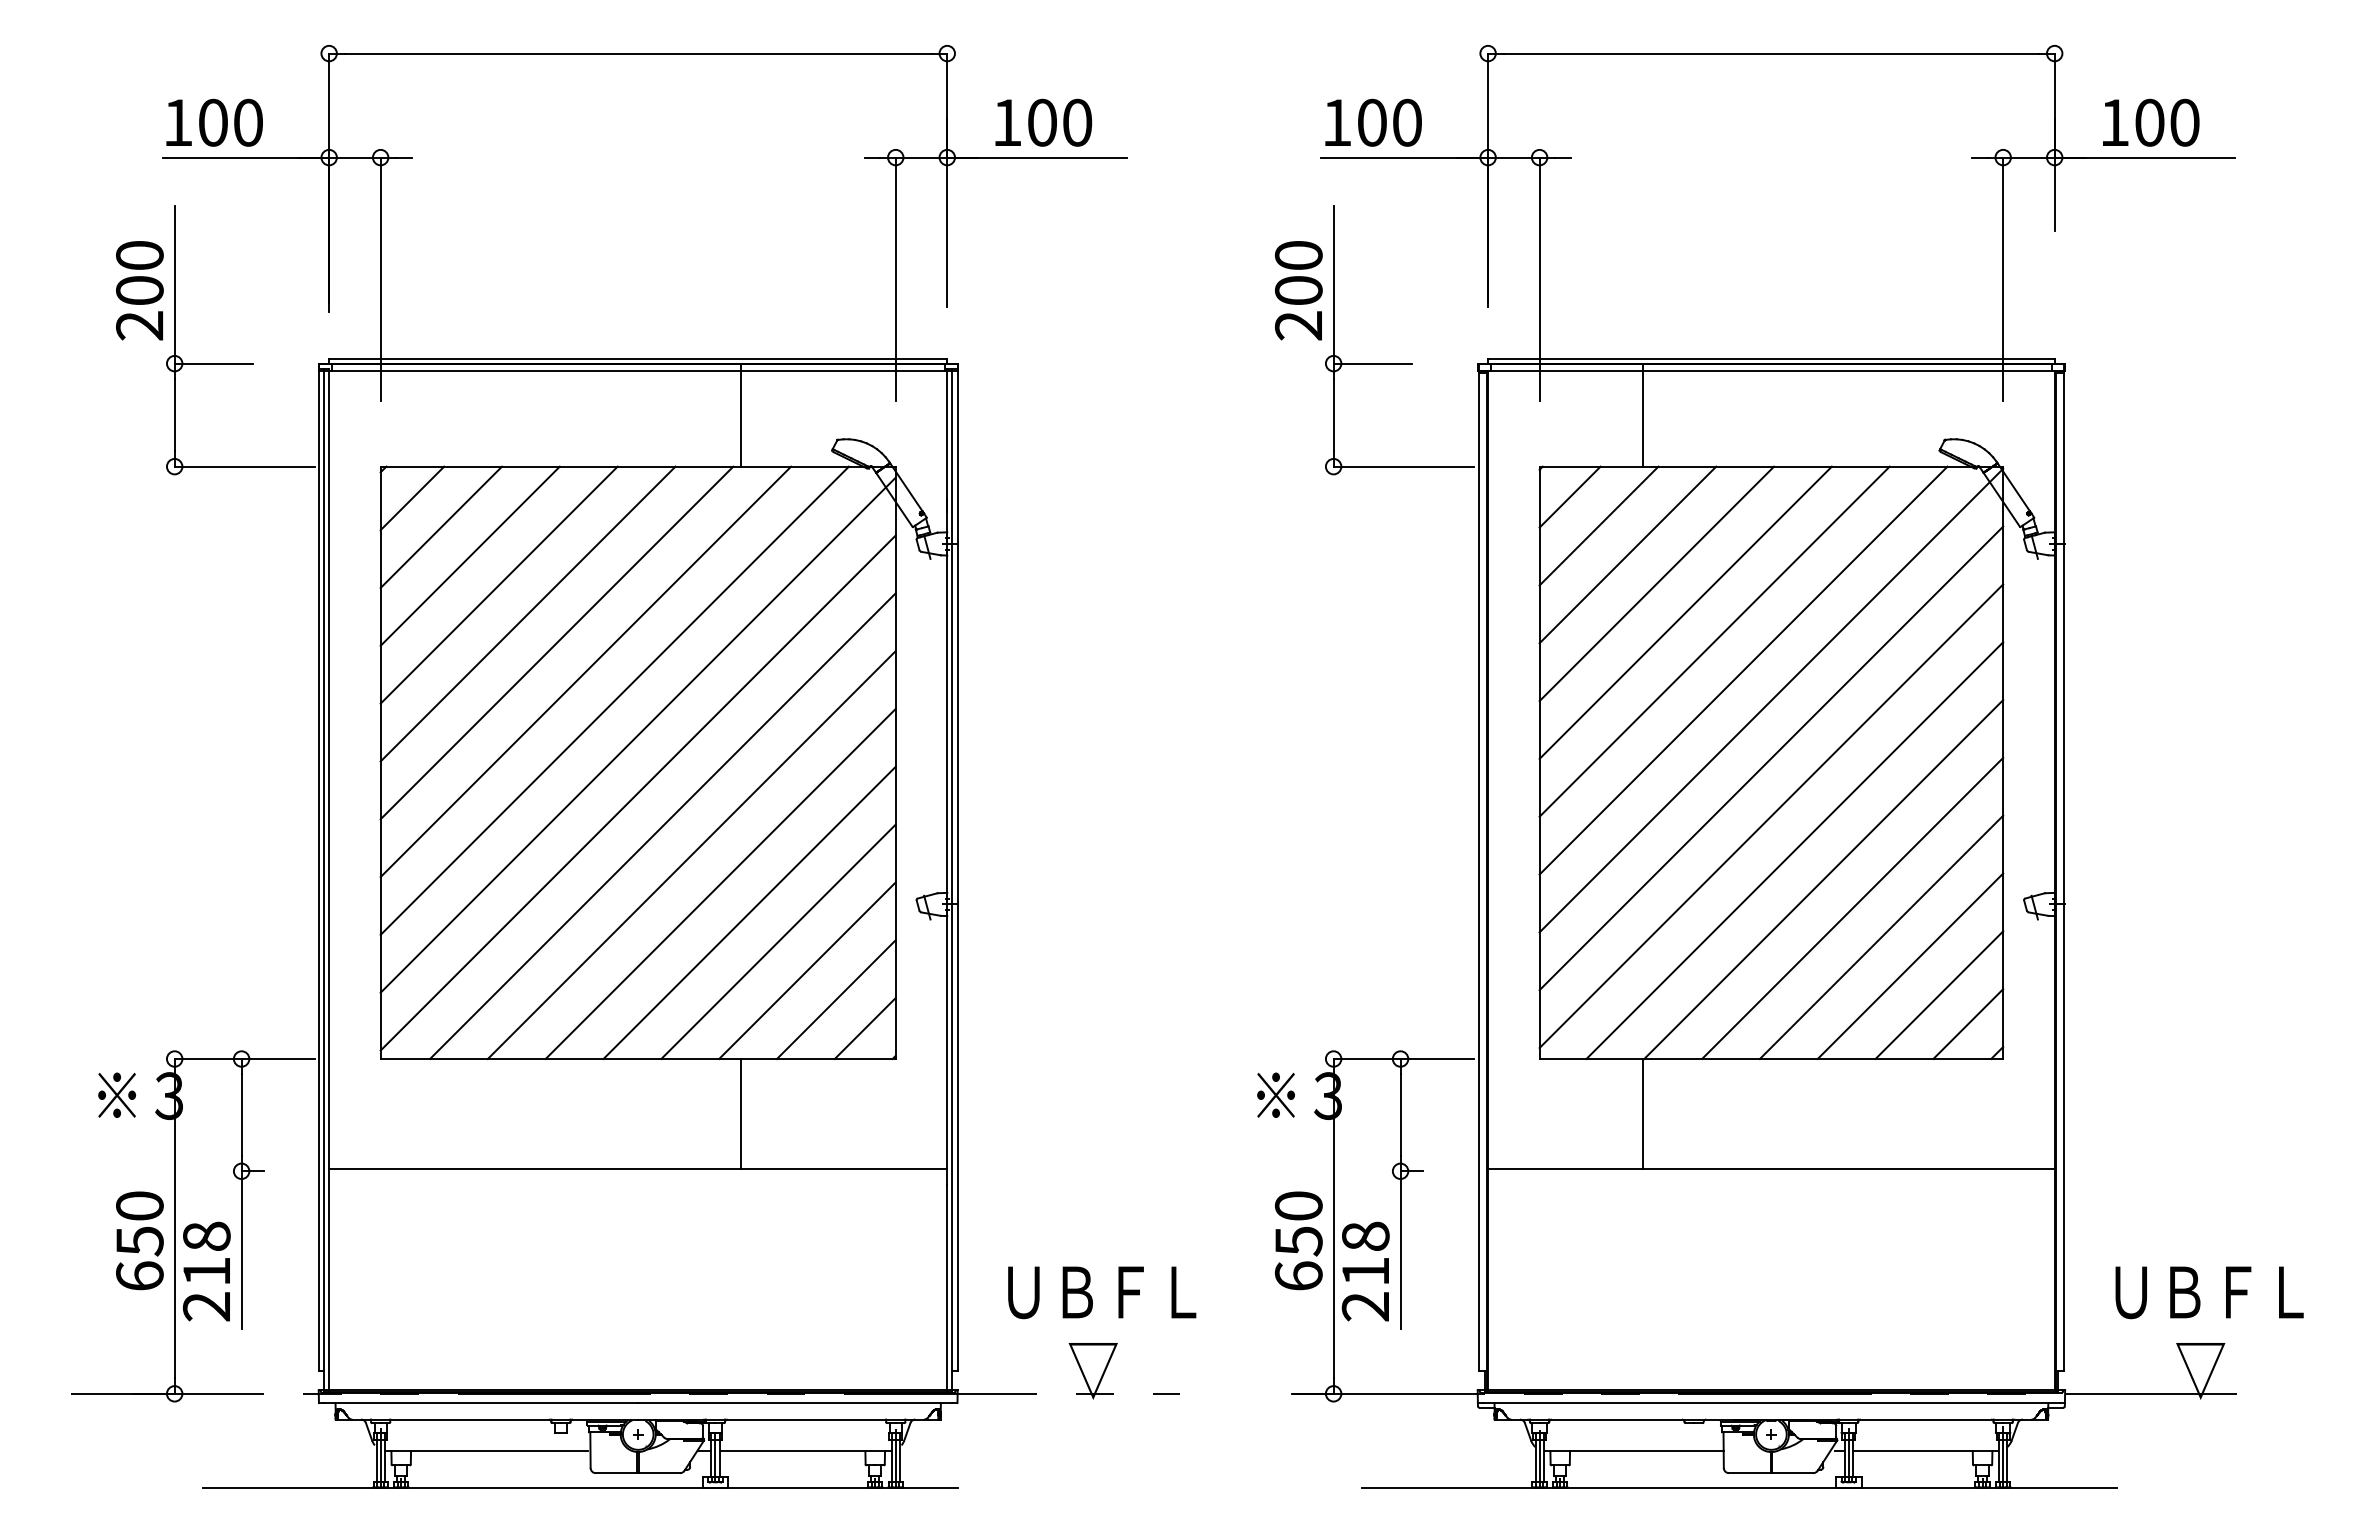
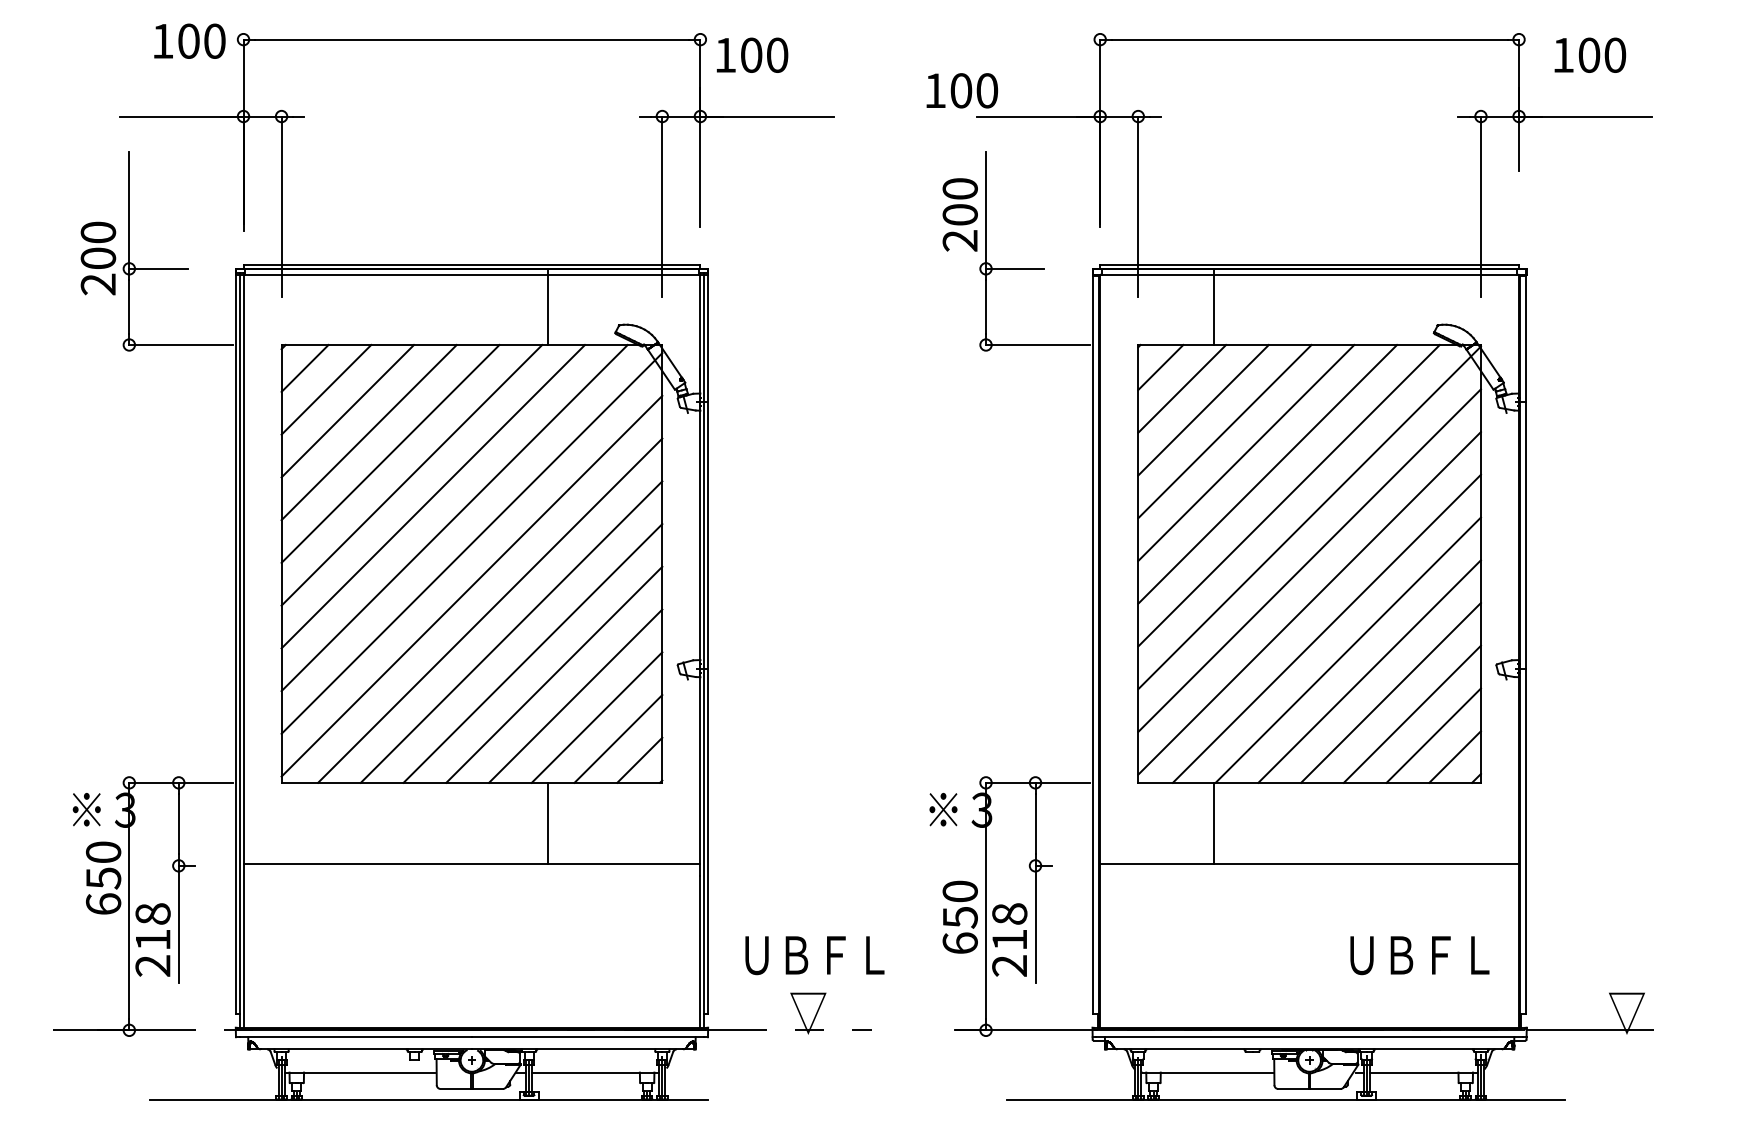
text: (214, 122) -> (189, 41), moved
text: (1043, 122) -> (752, 55), moved
text: (1373, 122) -> (962, 90), moved
text: (2151, 122) -> (1590, 55), moved
text: (139, 290) -> (98, 258), moved
text: (139, 1240) -> (103, 877), moved
text: (2209, 1292) -> (1419, 955), moved

